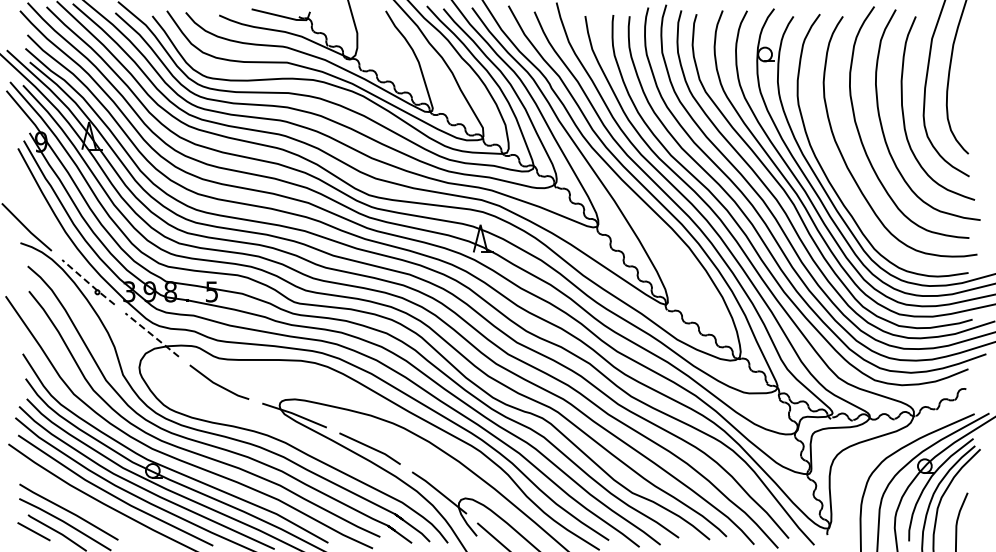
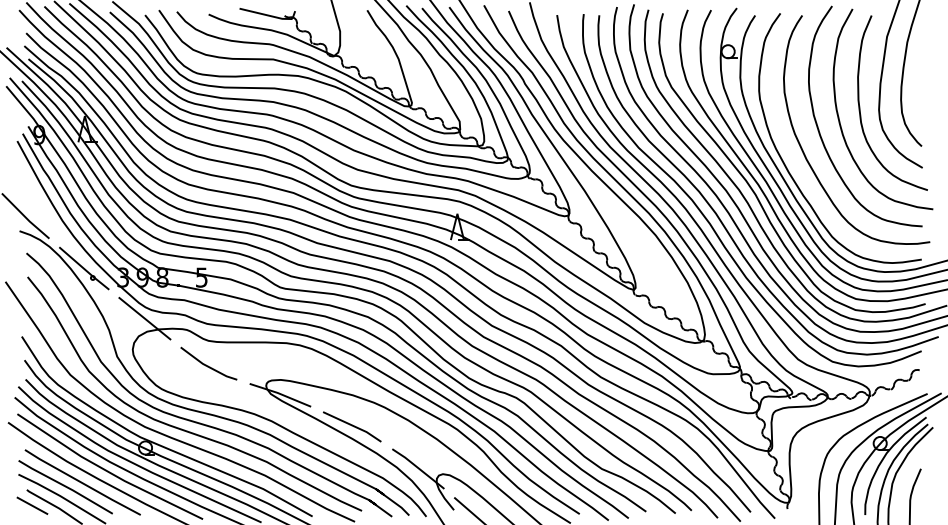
line: (88, 282) -> (84, 268), dashed -> solid
line: (151, 334) -> (144, 318), dashed -> solid
line: (86, 506) -> (82, 481), added

